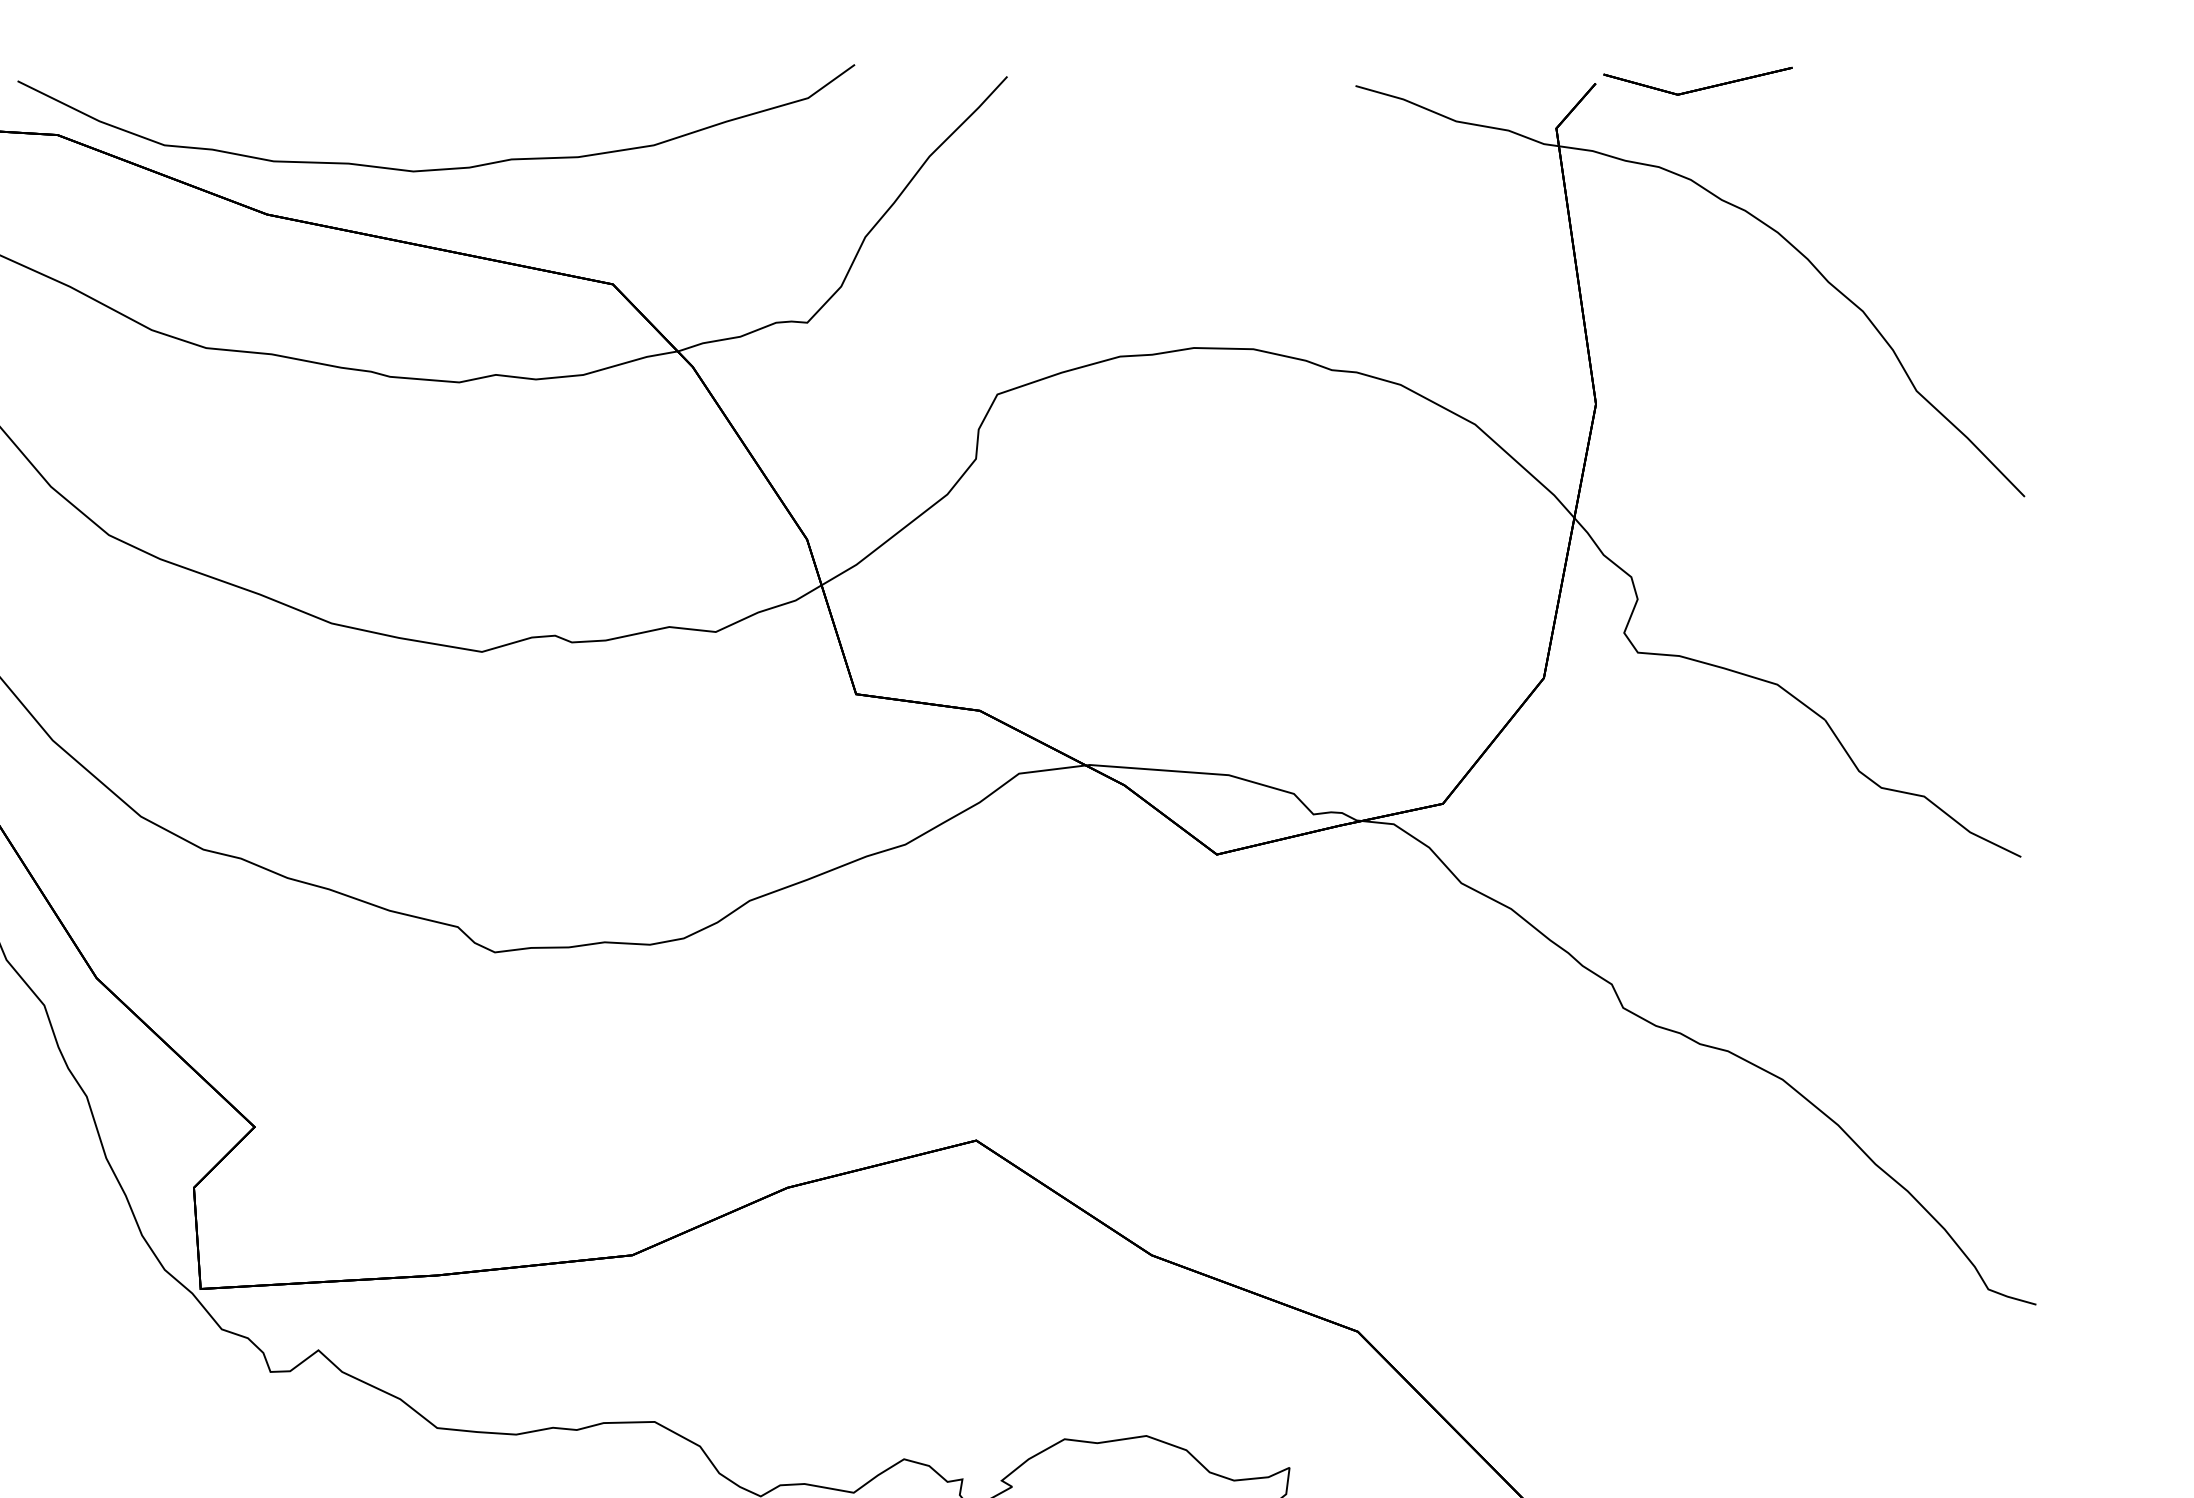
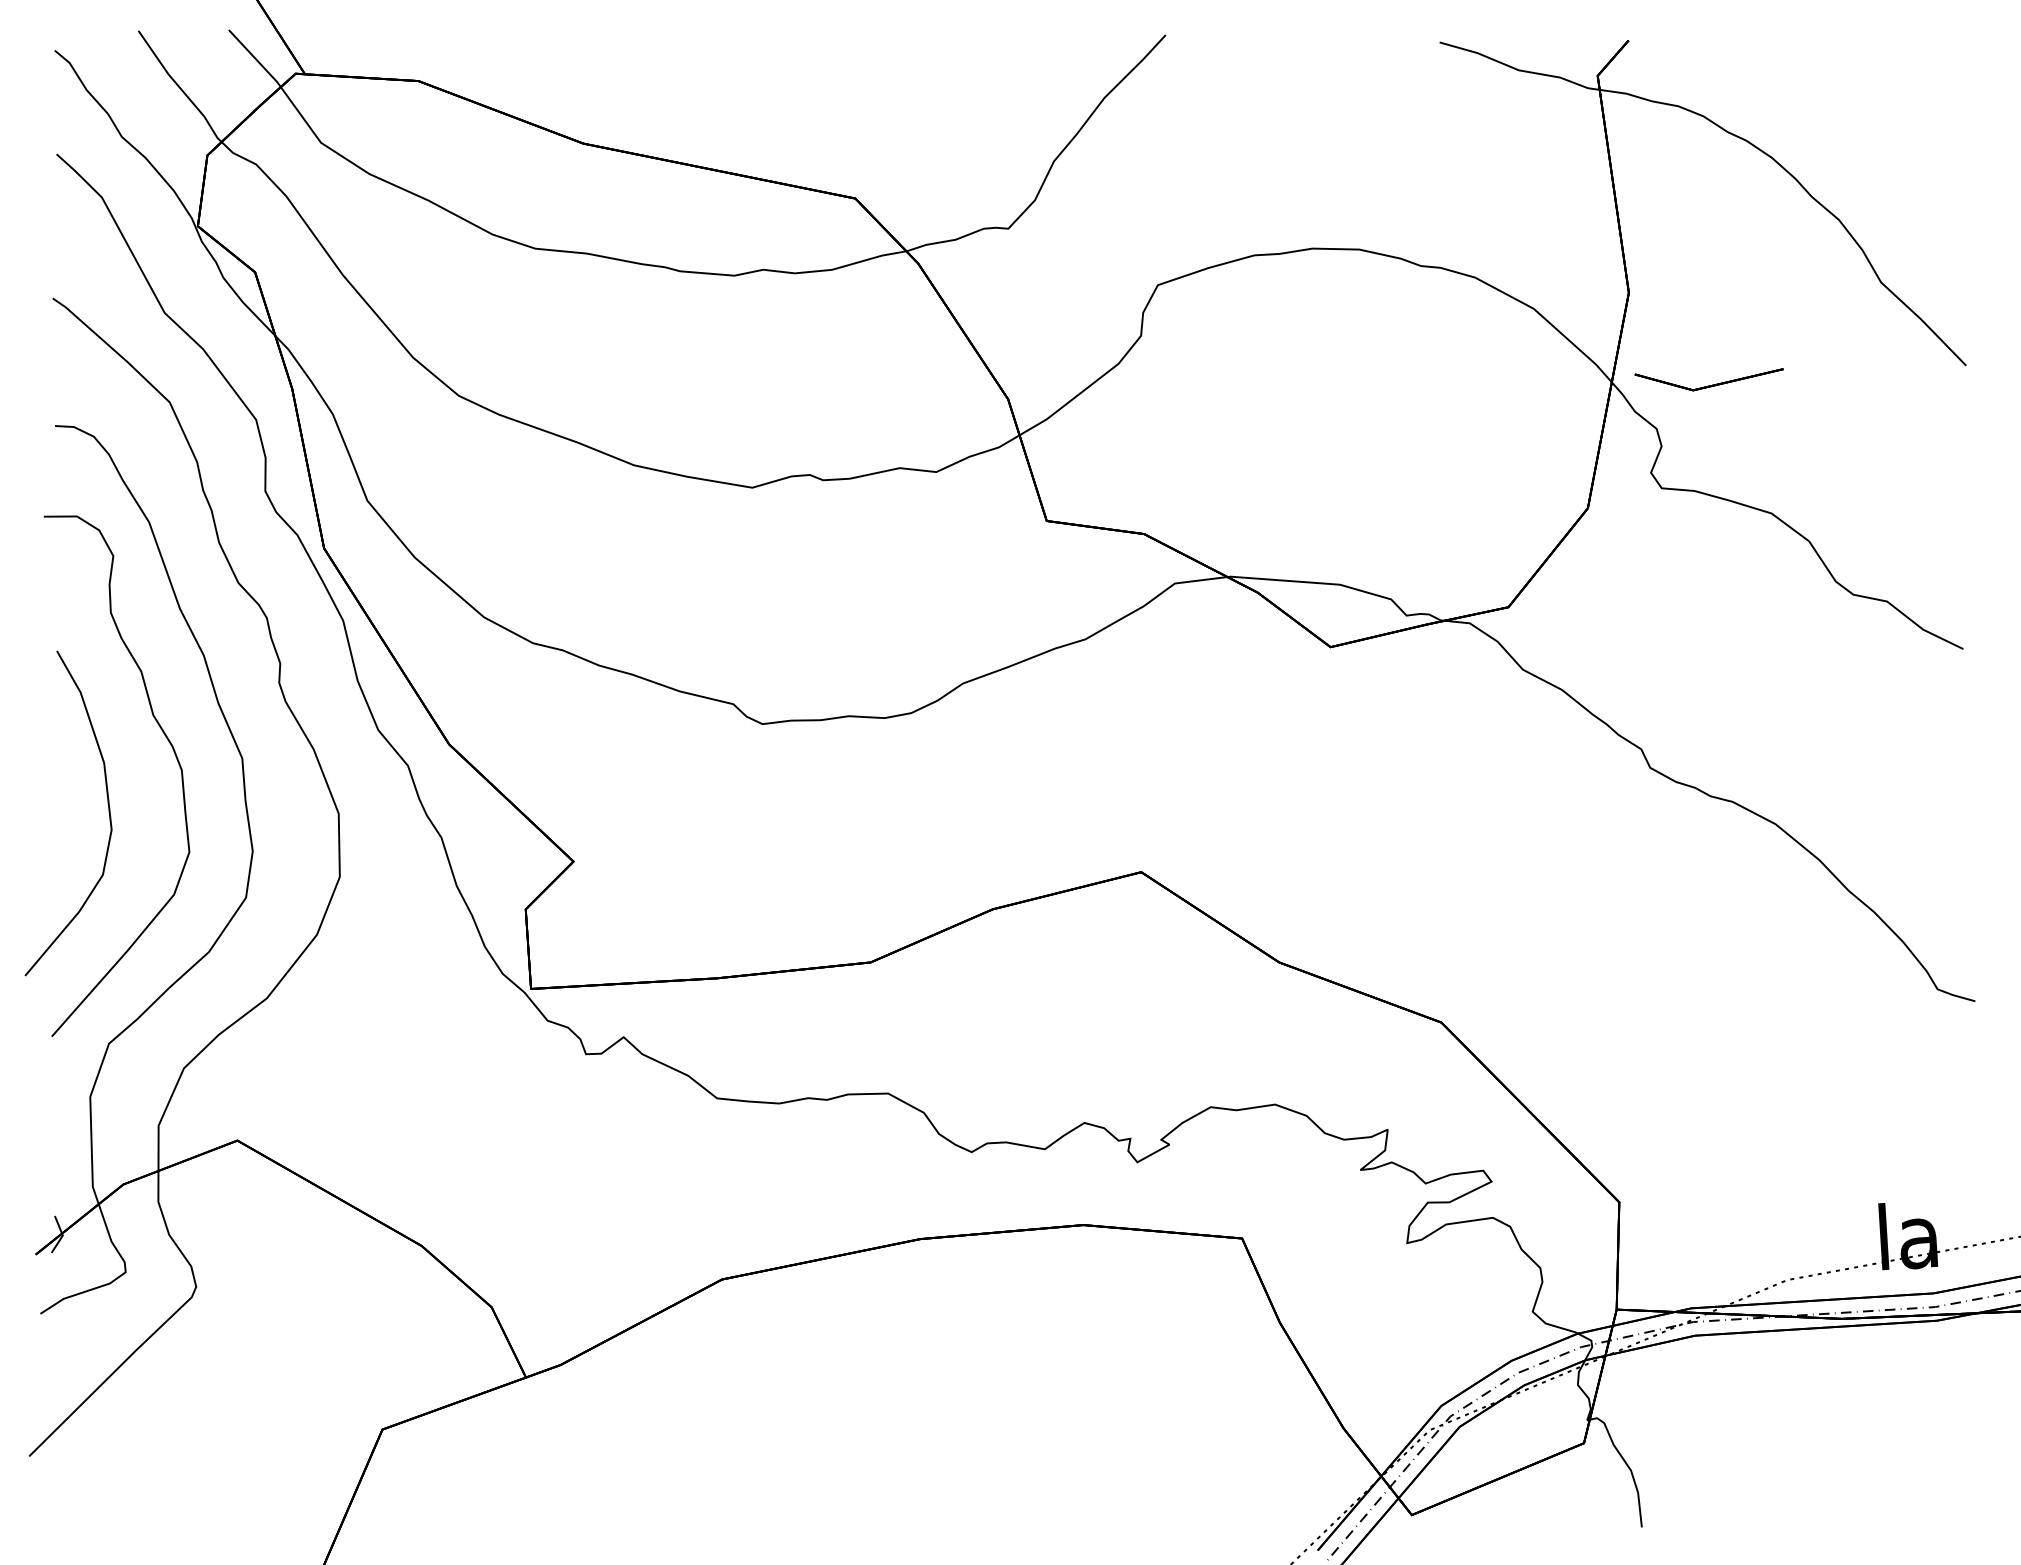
part: (1697, 80) -> (1708, 379), moved
curve: (436, 168) -> (716, 107), removed

